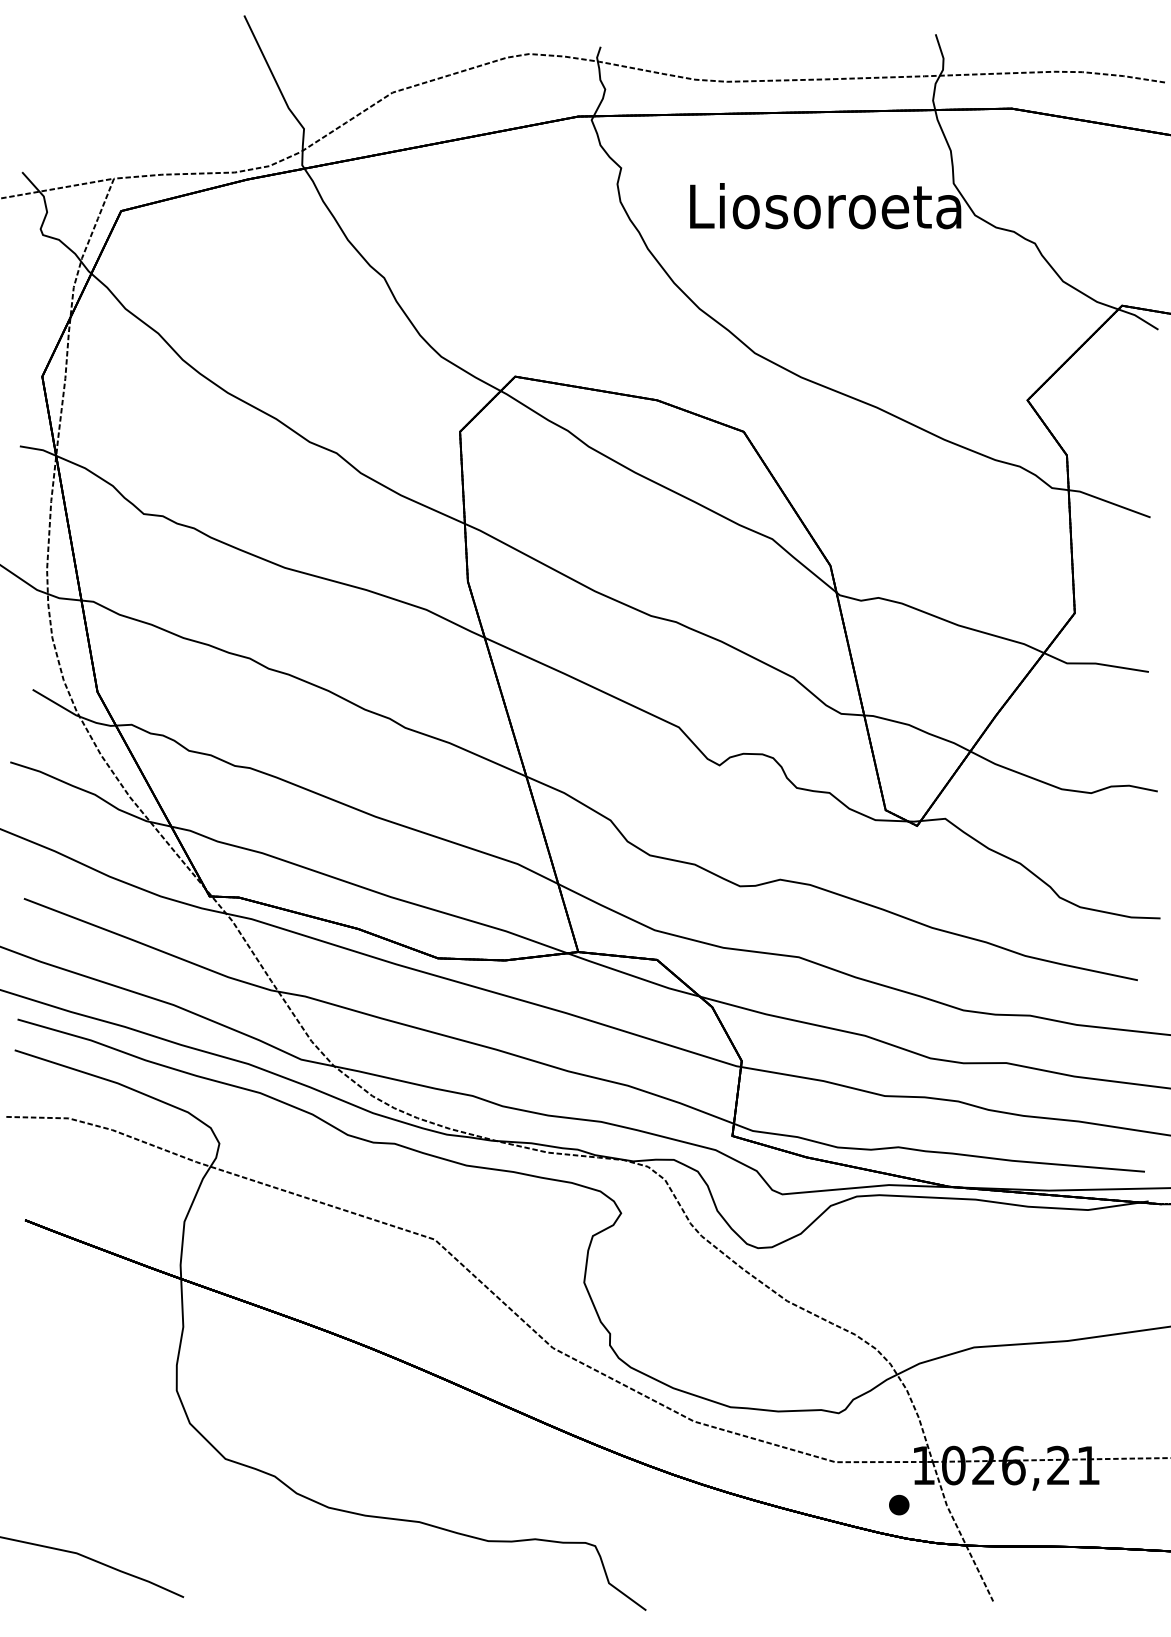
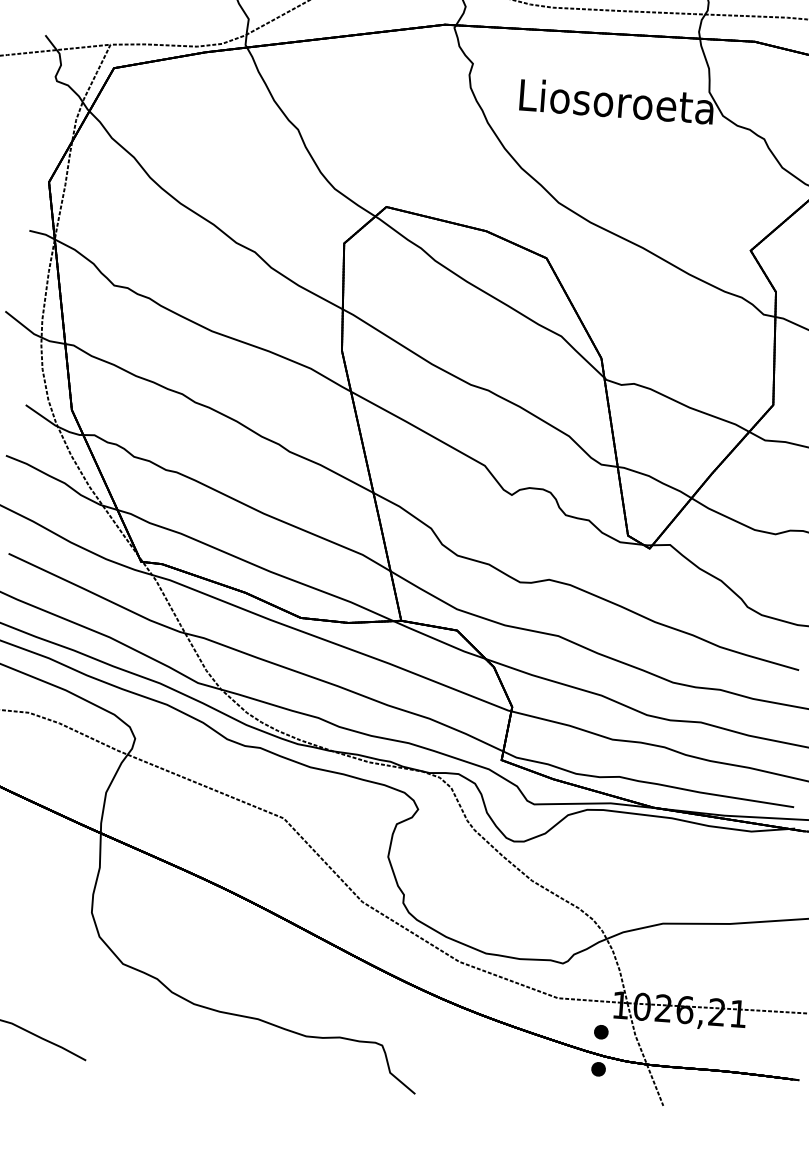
part: (899, 1556) -> (598, 1068), added

